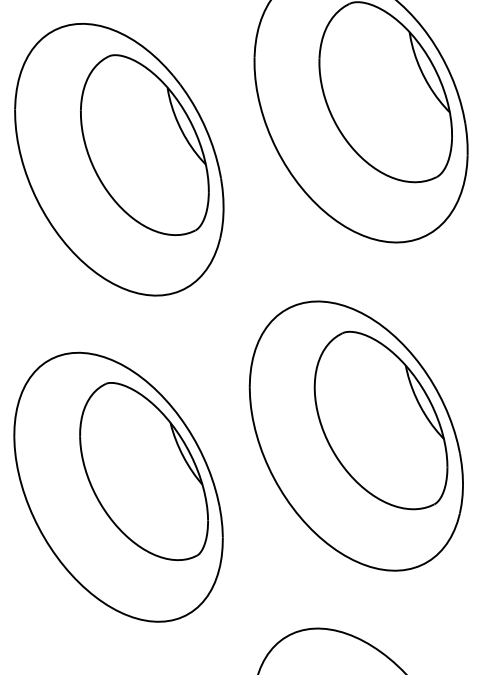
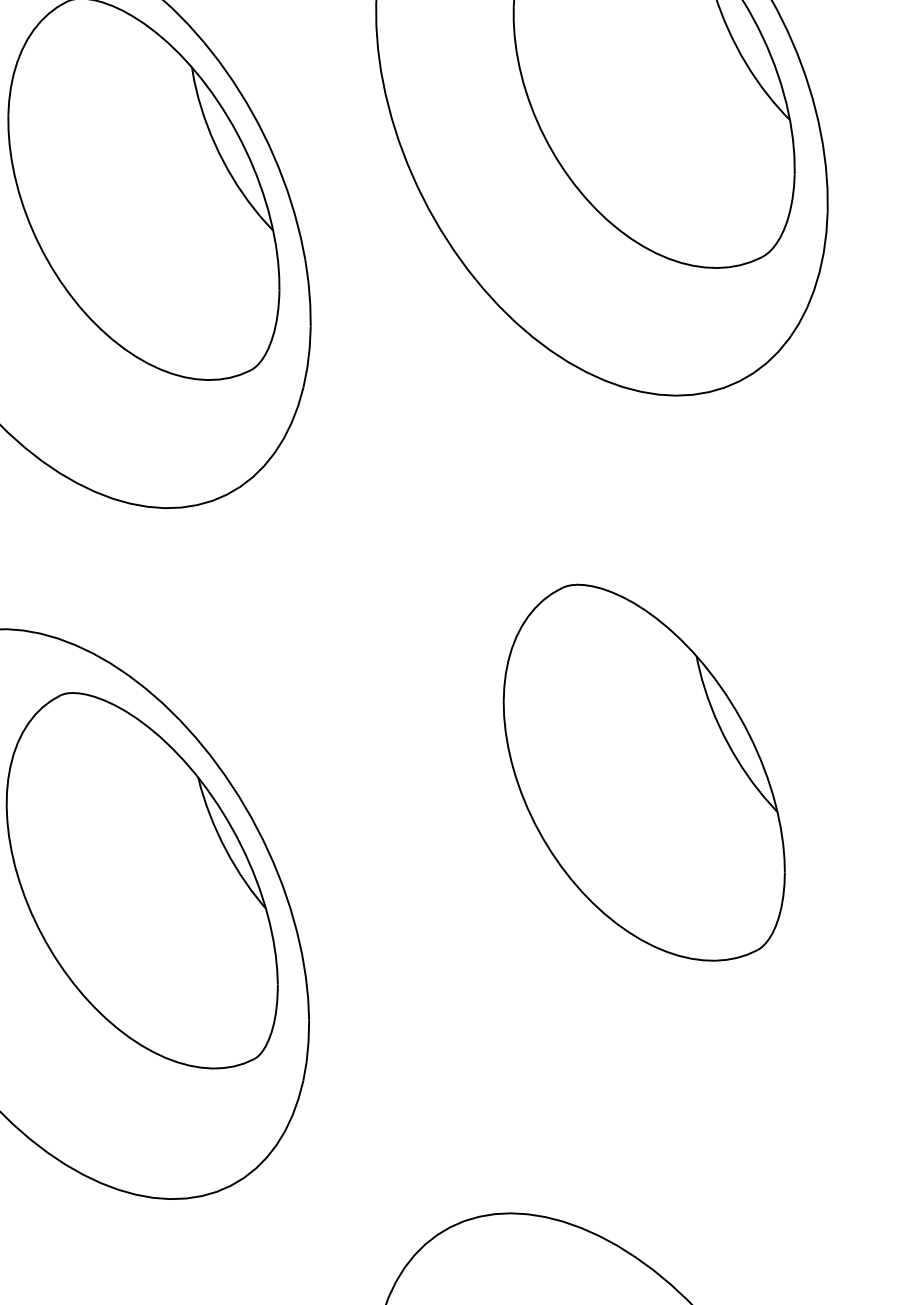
part: (355, 435) -> (590, 804), removed

